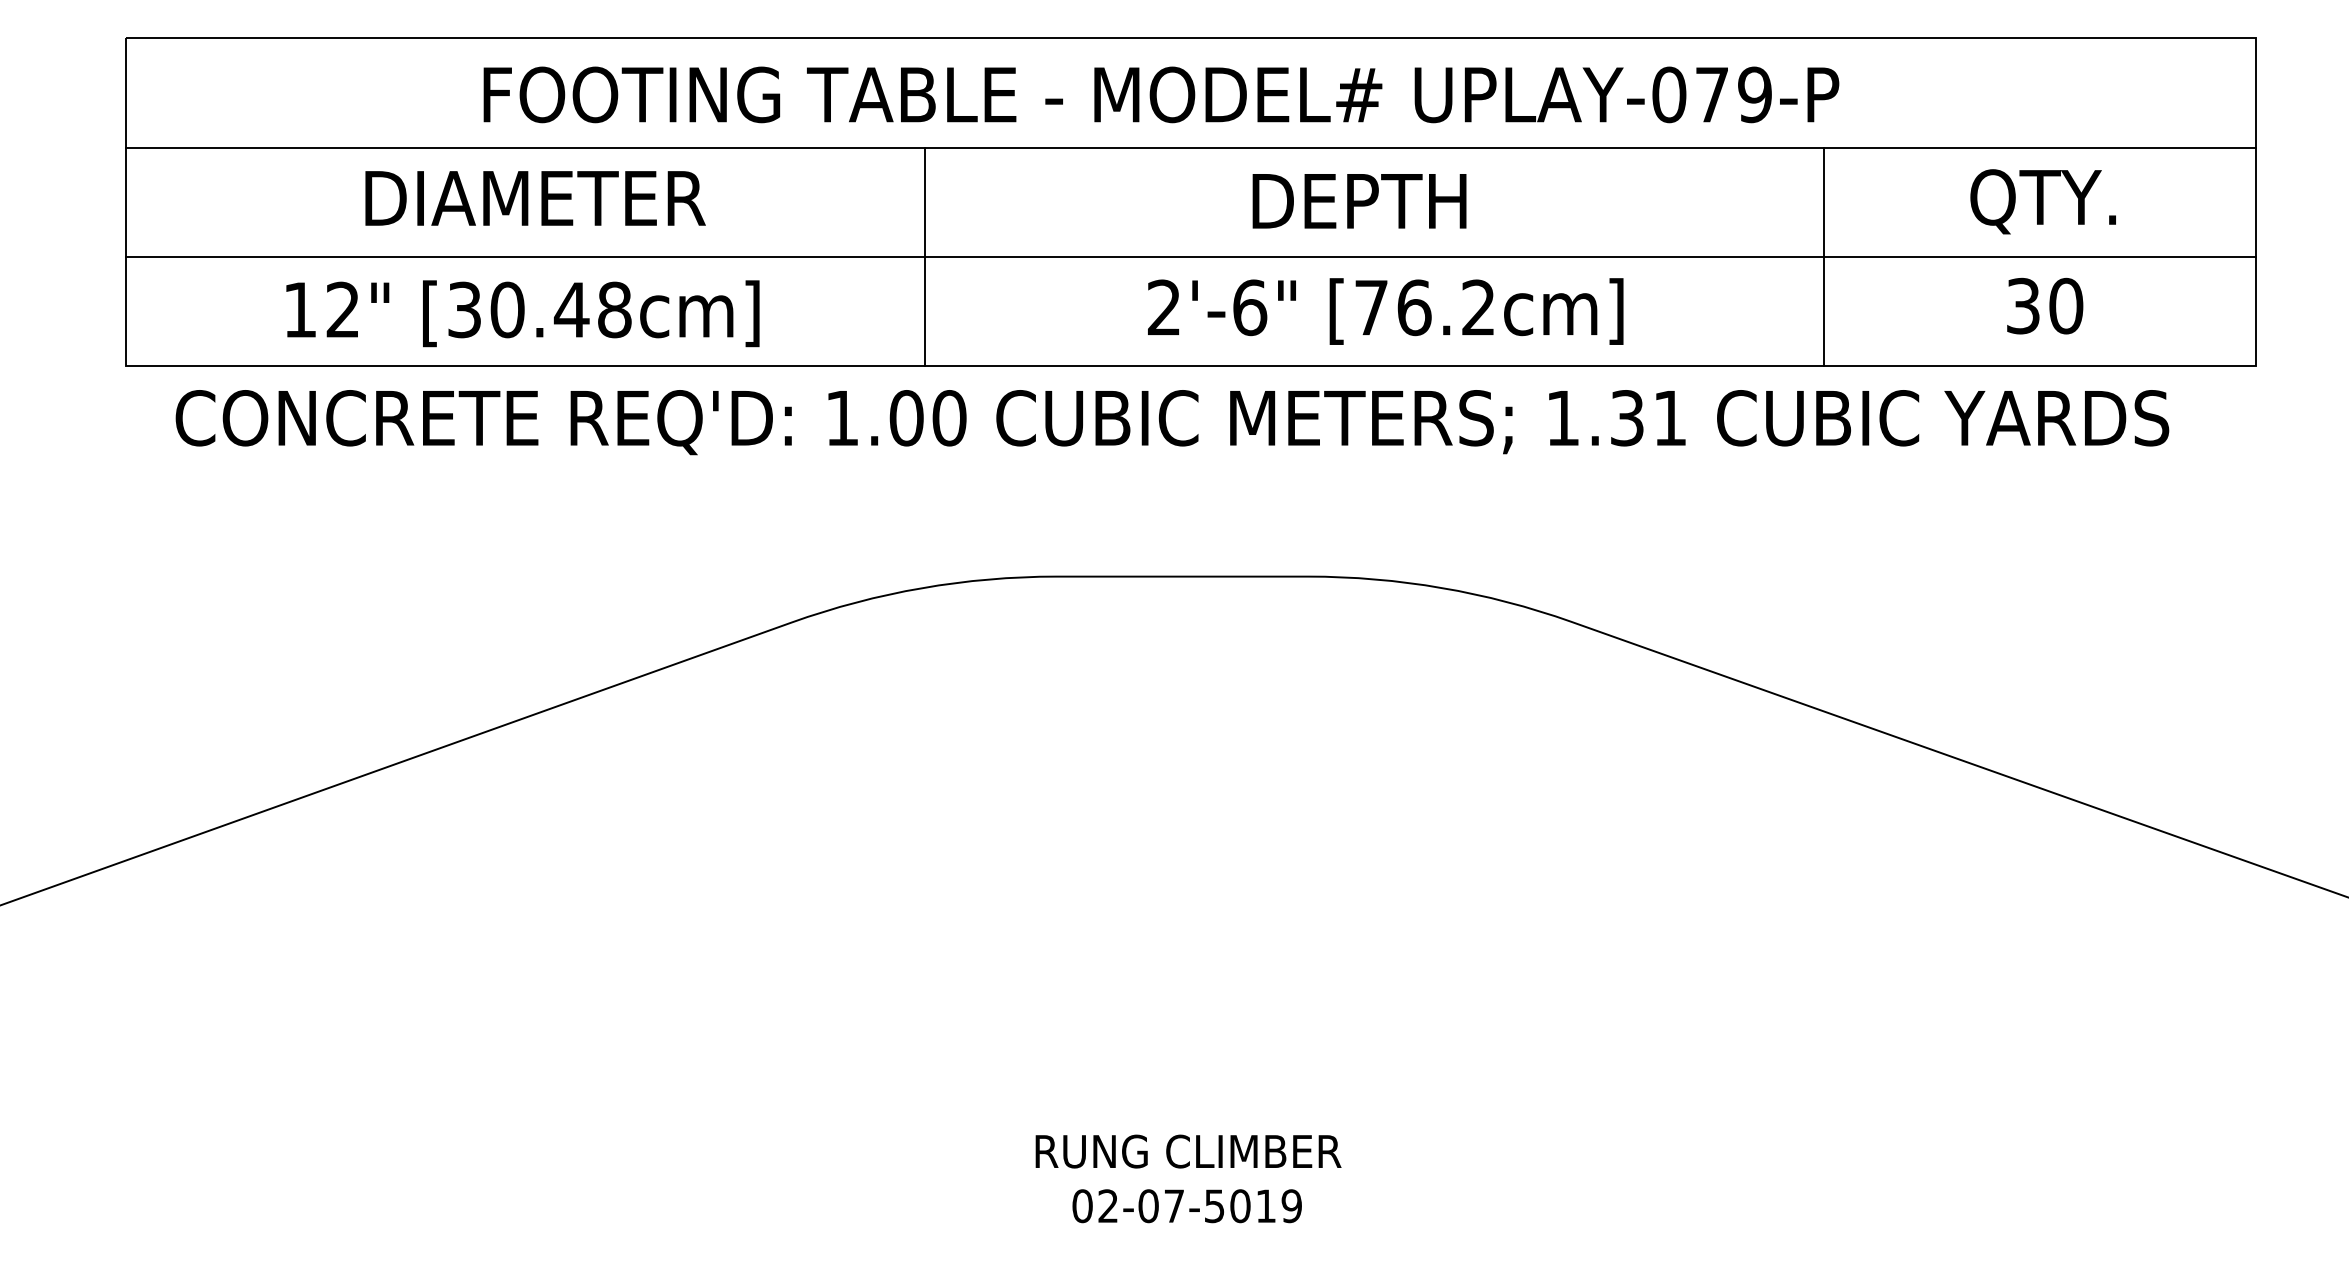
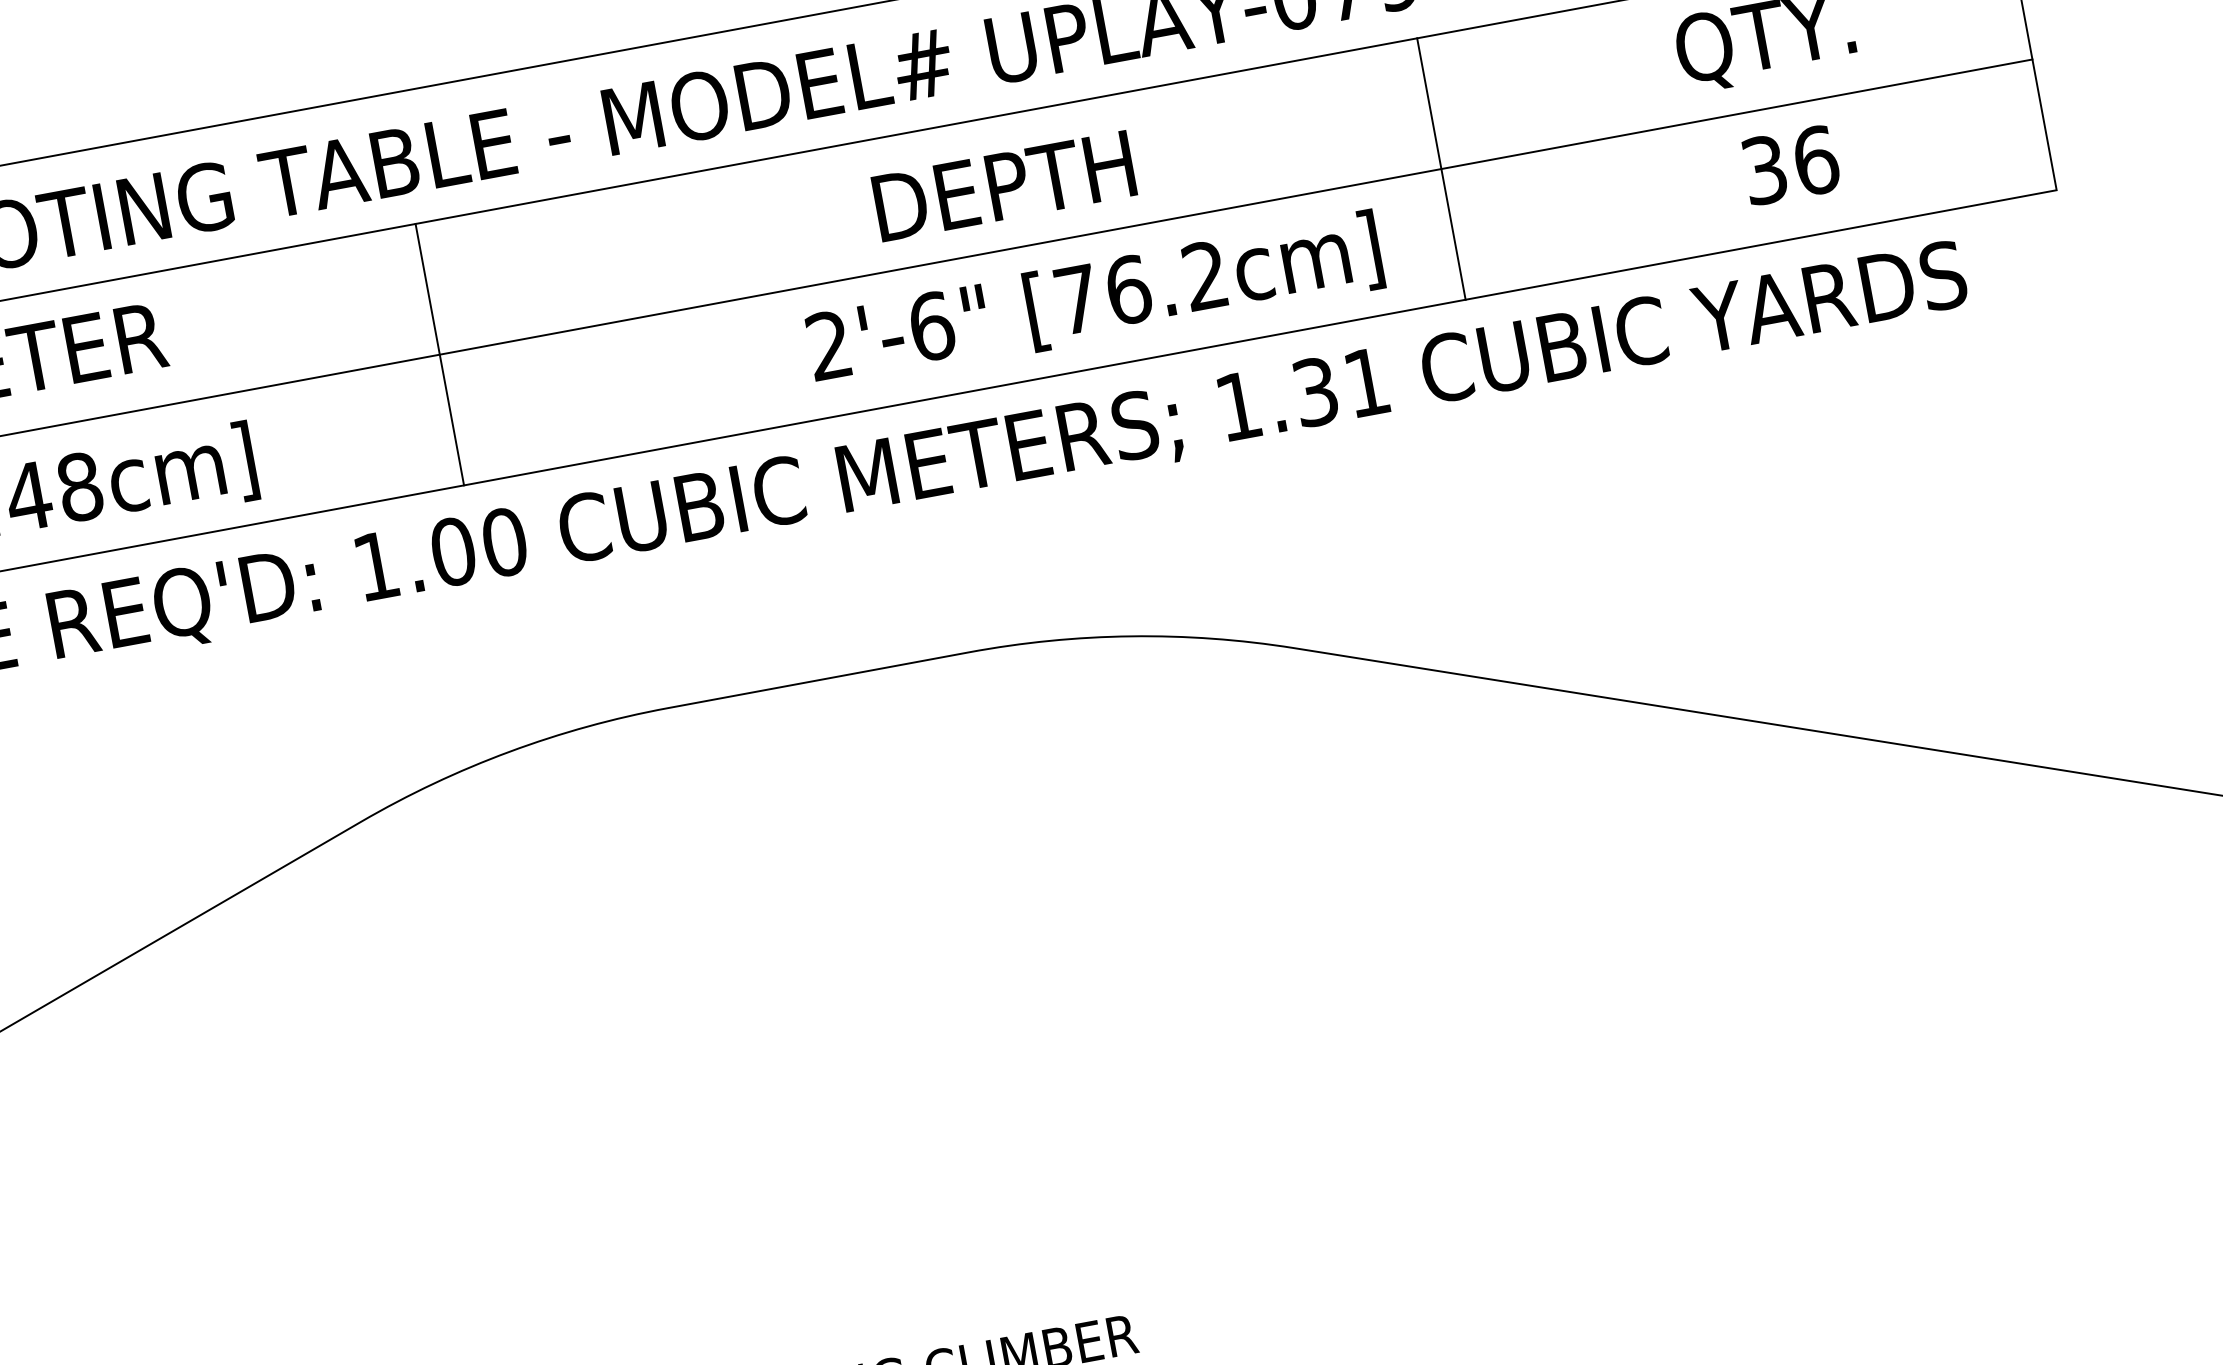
text: (1359, 201) -> (1004, 186), moved
line: (1824, 256) -> (1441, 168), moved
text: (2066, 305) -> (1816, 159), 30 -> 36
text: (1385, 311) -> (1094, 300), moved

